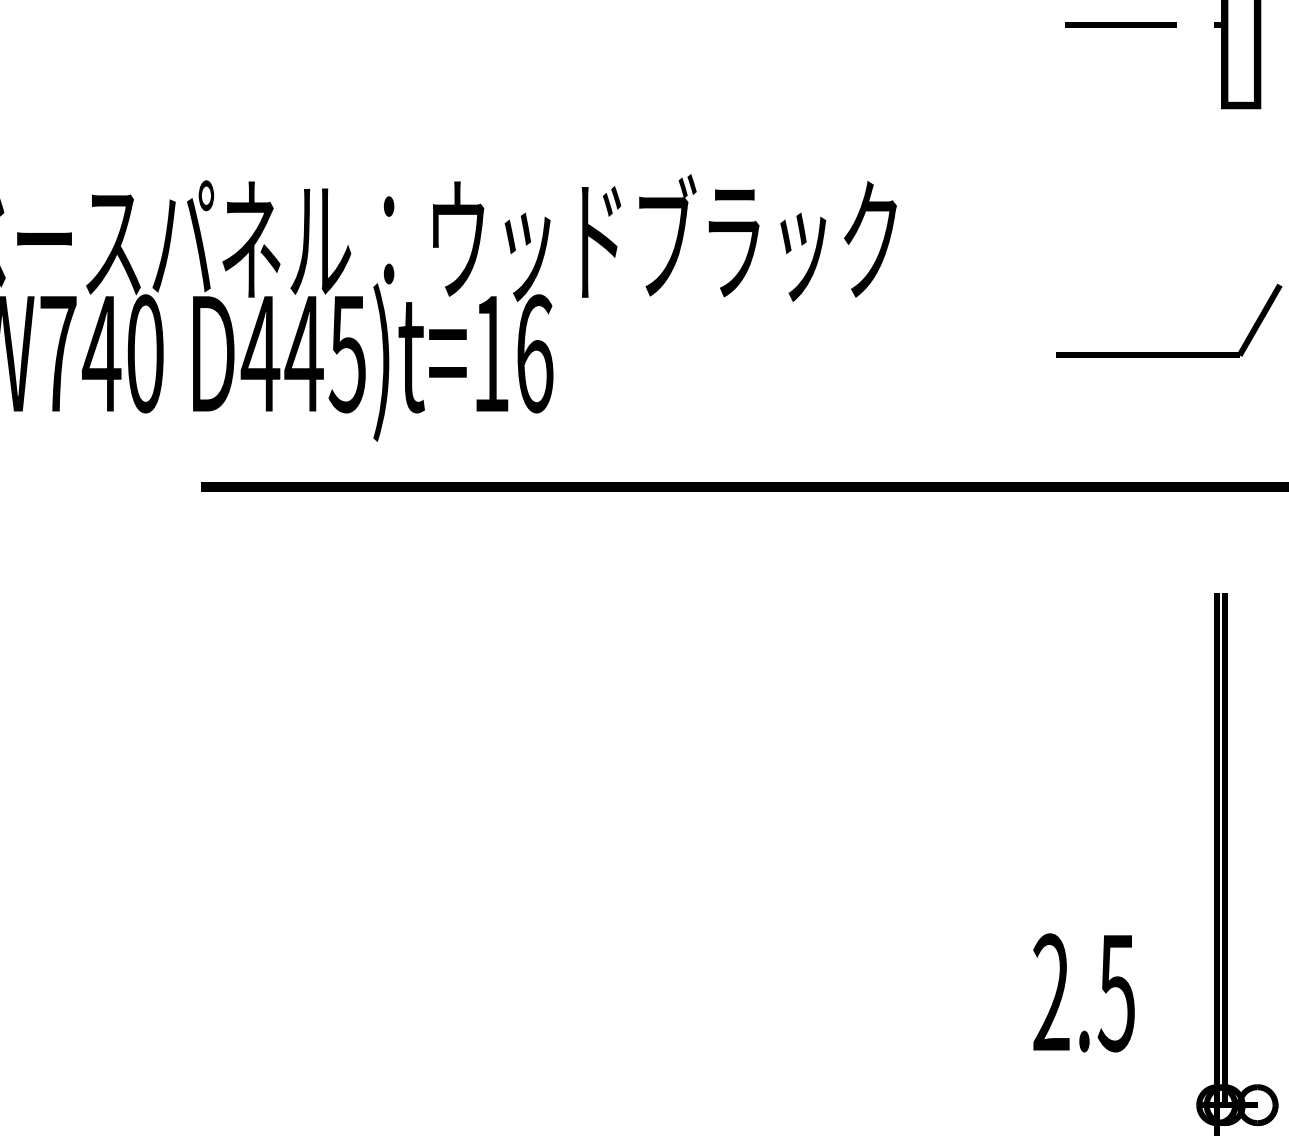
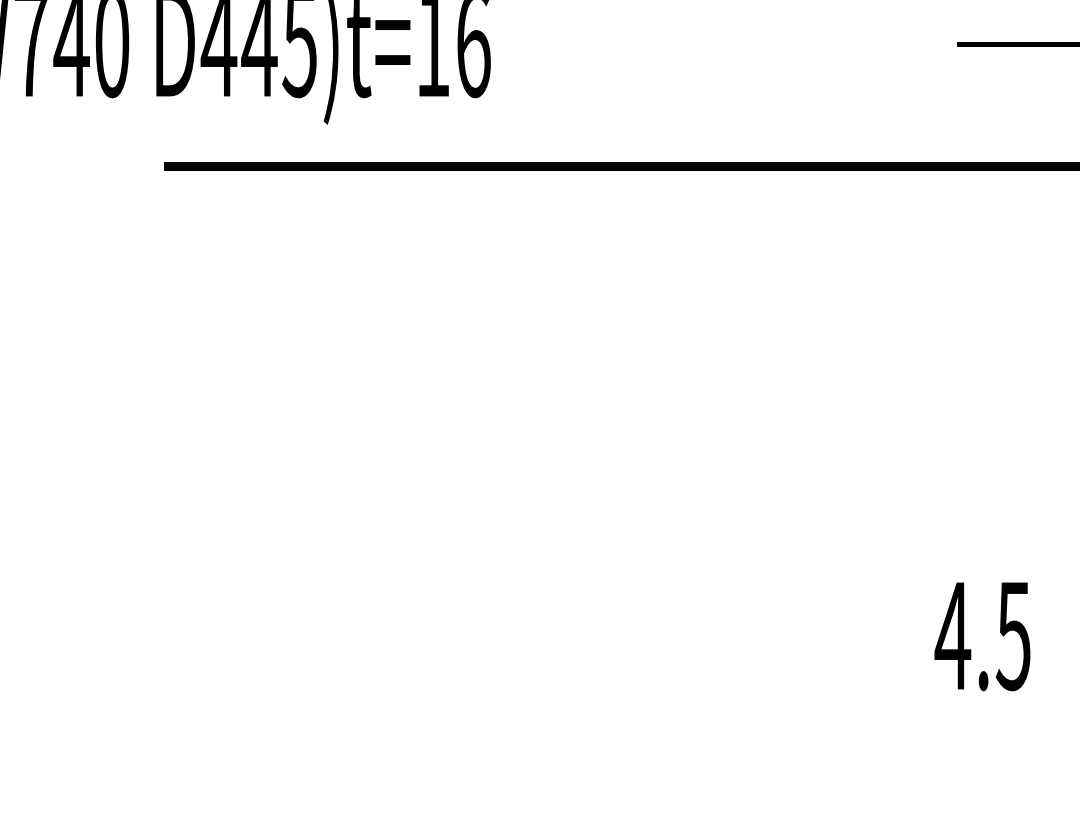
text: (1051, 991) -> (953, 634), 2.5 -> 4.5

